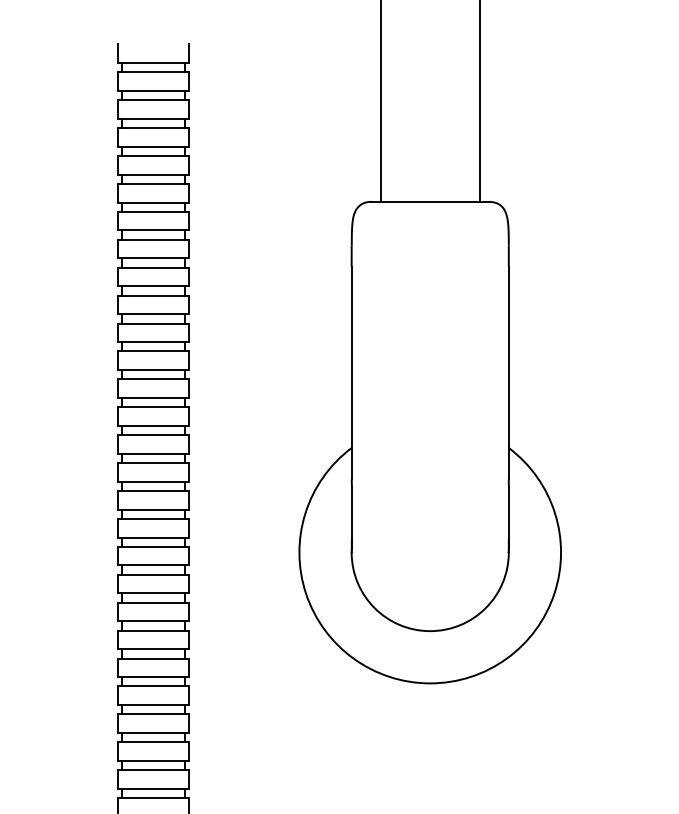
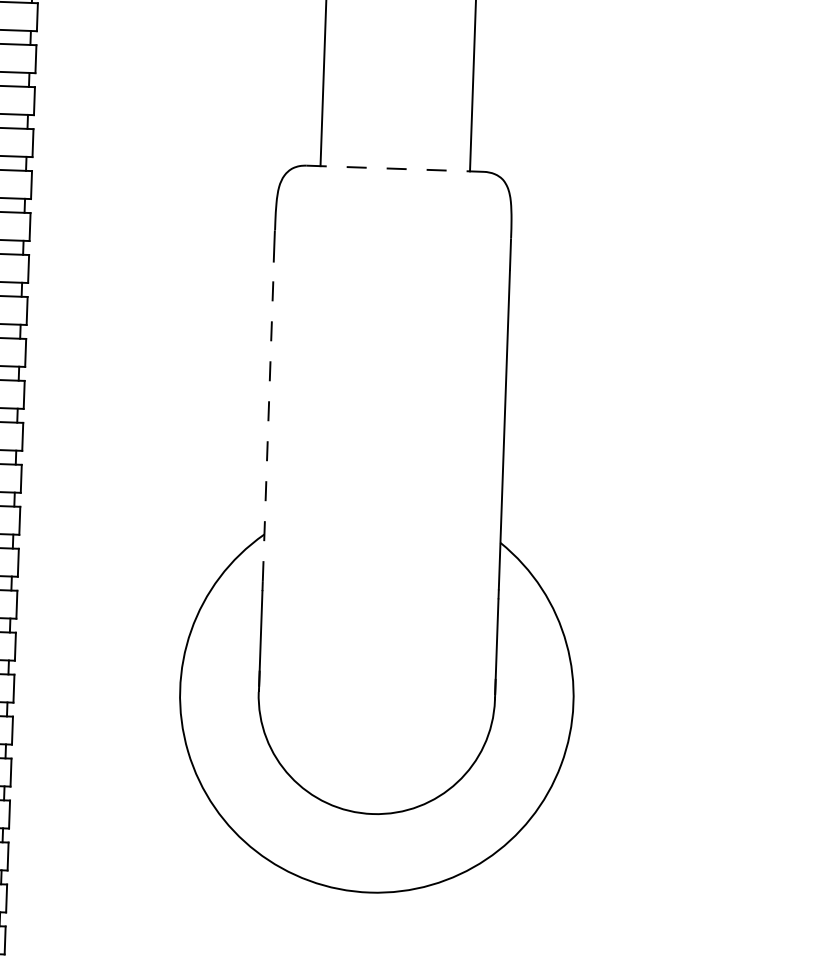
line: (430, 201) -> (395, 168), solid -> dashed
line: (351, 372) -> (267, 421), solid -> dashed

